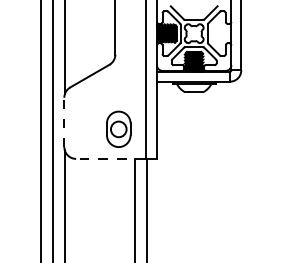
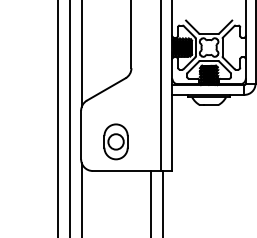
line: (64, 122) -> (81, 135), dashed -> solid
part: (118, 128) -> (115, 141), moved
line: (110, 158) -> (126, 170), dashed -> solid

